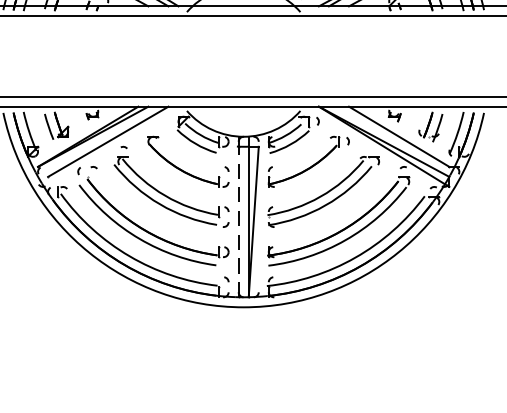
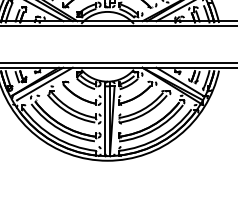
line: (239, 222) -> (105, 121), dashed -> solid

